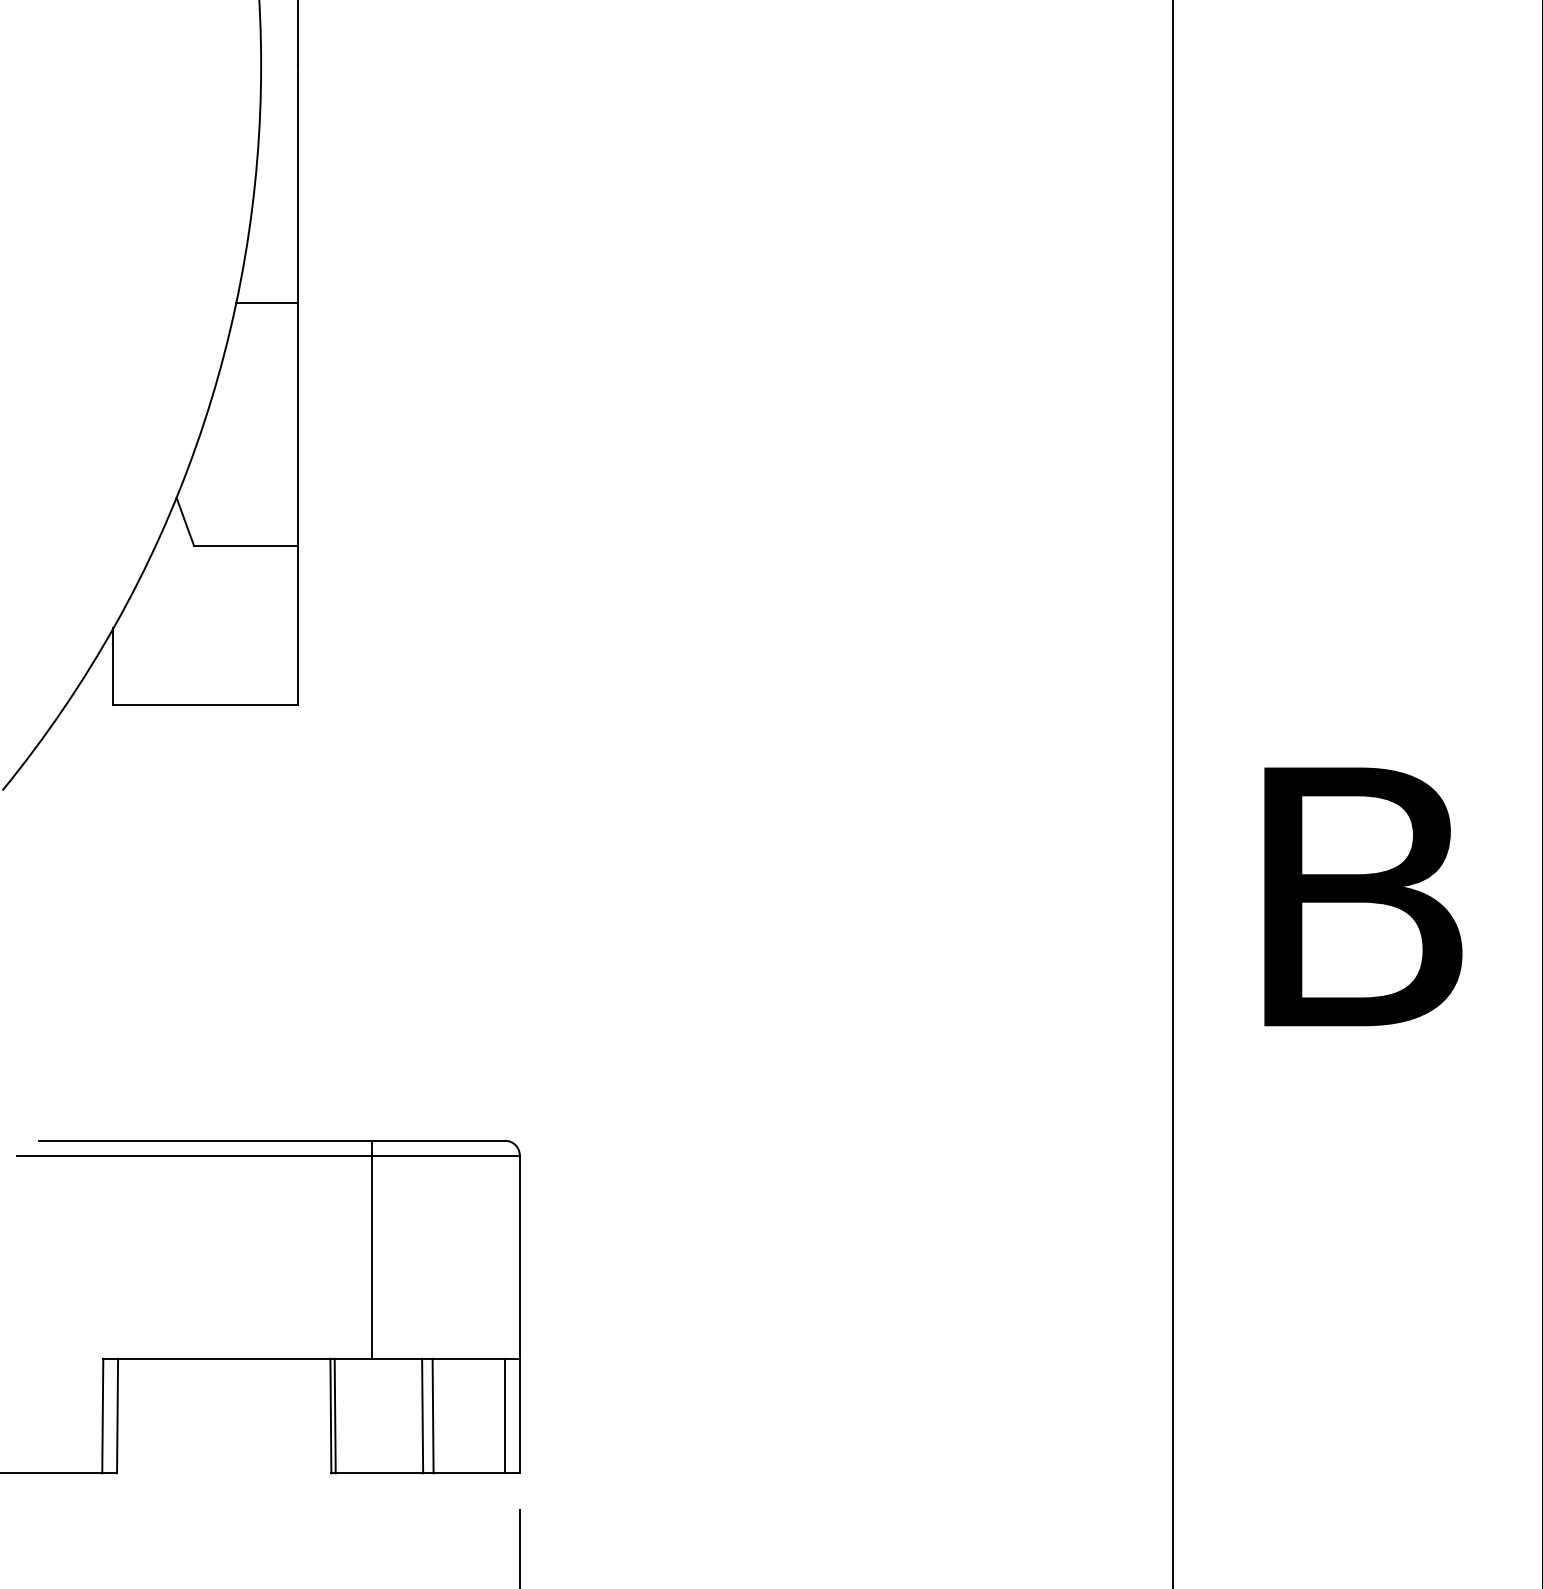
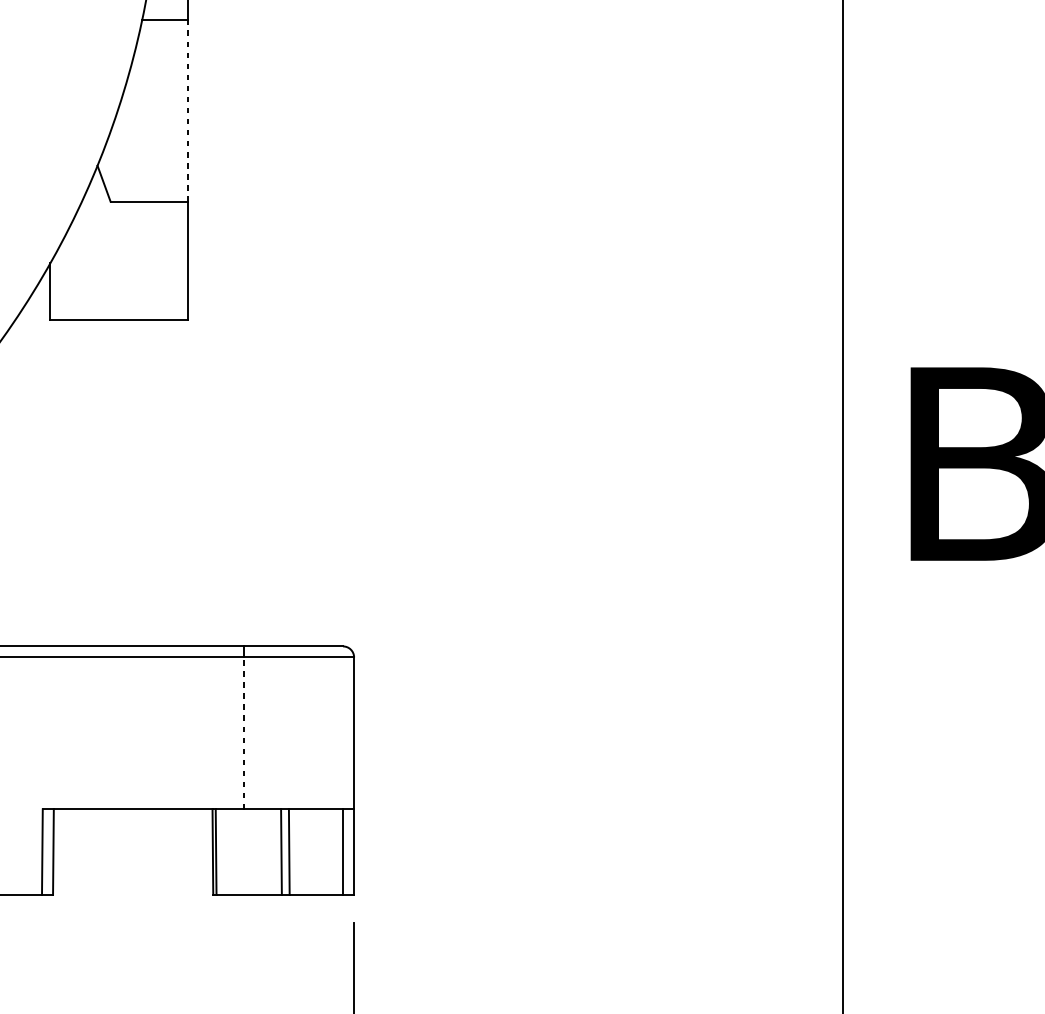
line: (298, 423) -> (188, 110), solid -> dashed
line: (372, 1257) -> (244, 733), solid -> dashed

